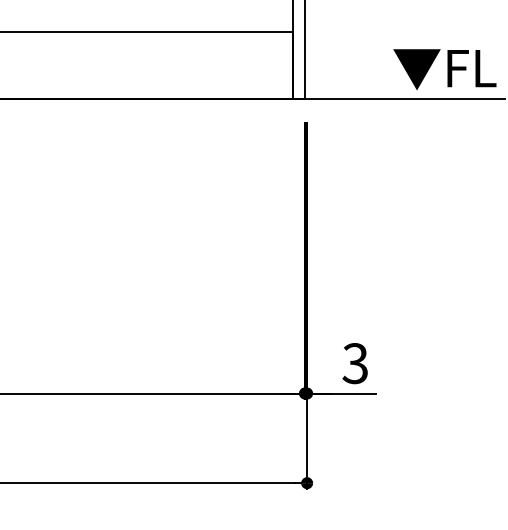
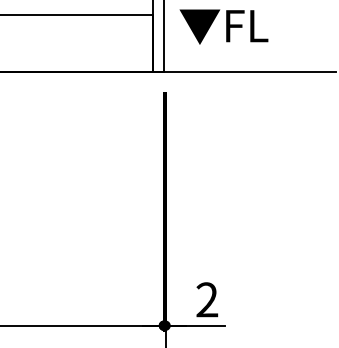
text: (444, 69) -> (223, 26), moved
text: (355, 363) -> (207, 299), 3 -> 2

